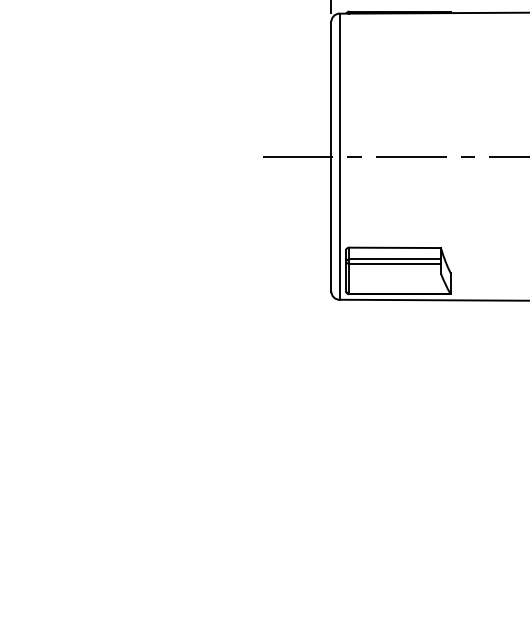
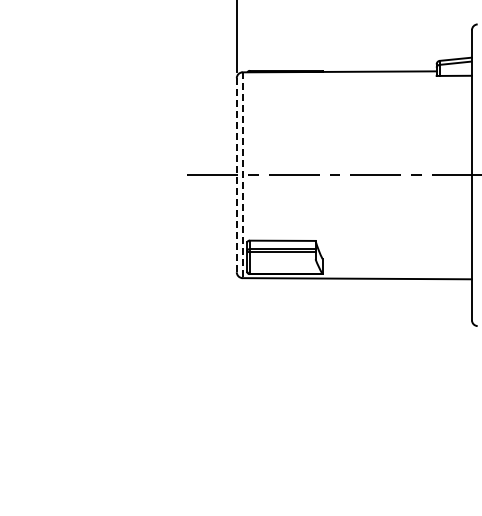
line: (330, 157) -> (236, 175), solid -> dashed
line: (339, 157) -> (242, 175), solid -> dashed

